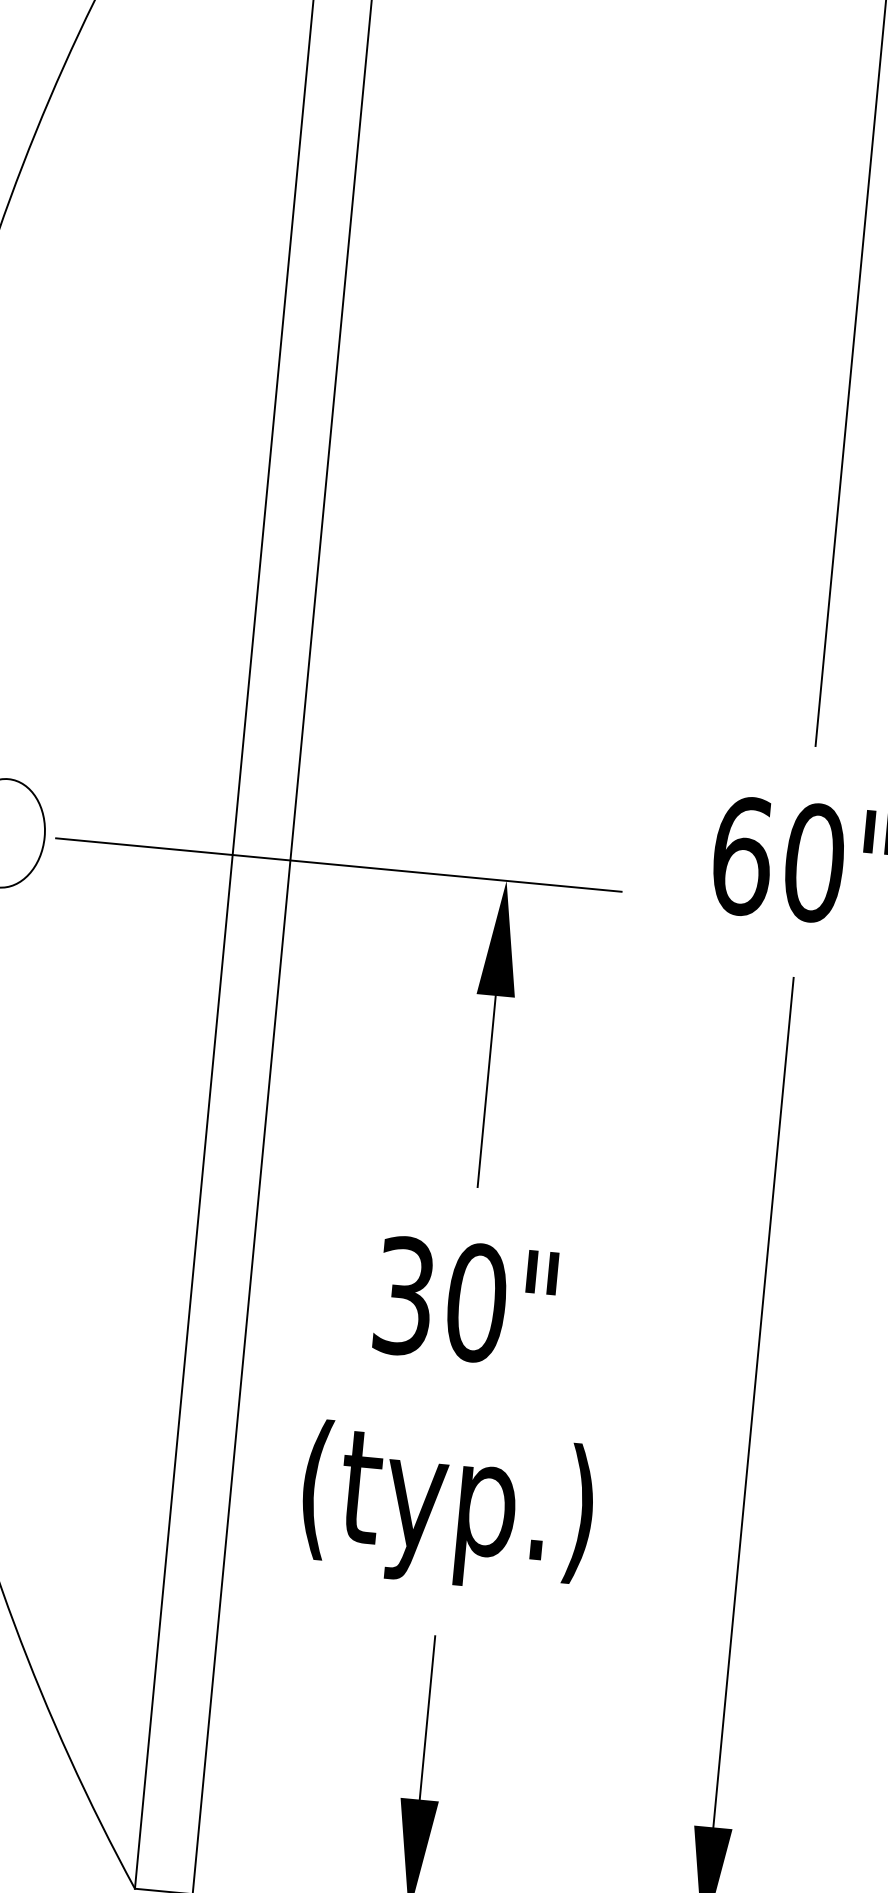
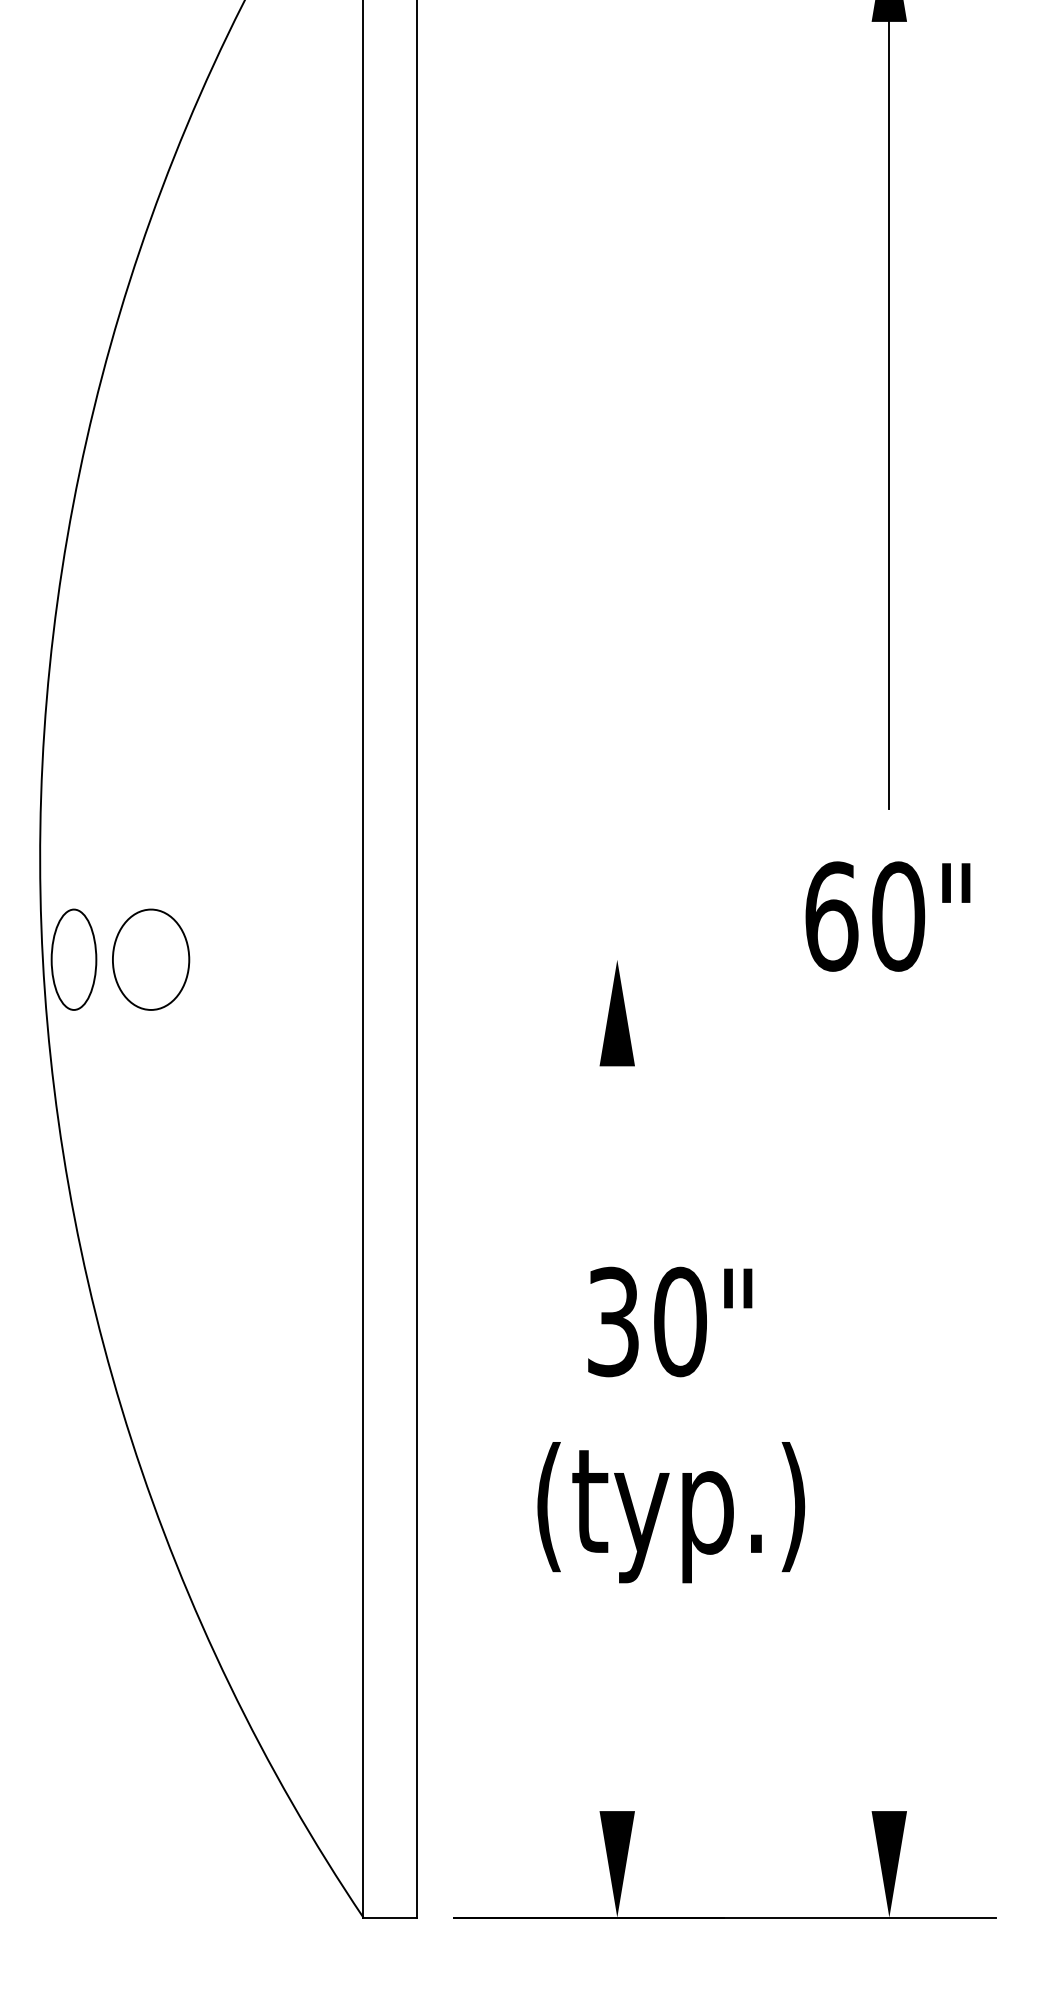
line: (338, 864) -> (461, 959), removed
line: (486, 1091) -> (617, 1154), removed
line: (753, 1402) -> (889, 1417), removed
text: (456, 1412) -> (671, 1424), moved
line: (427, 1718) -> (617, 1735), removed

